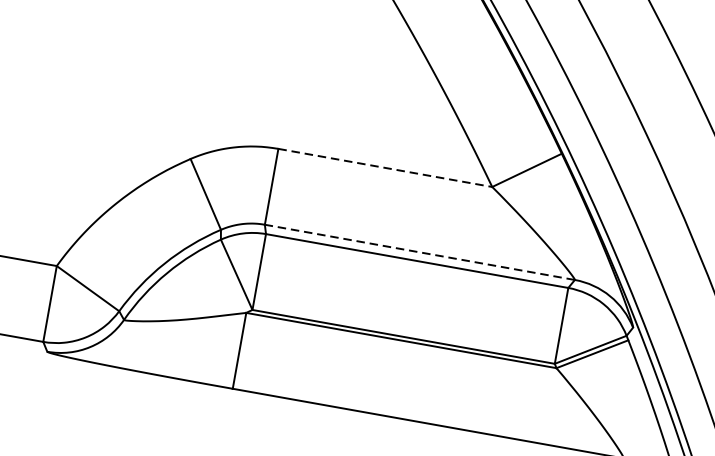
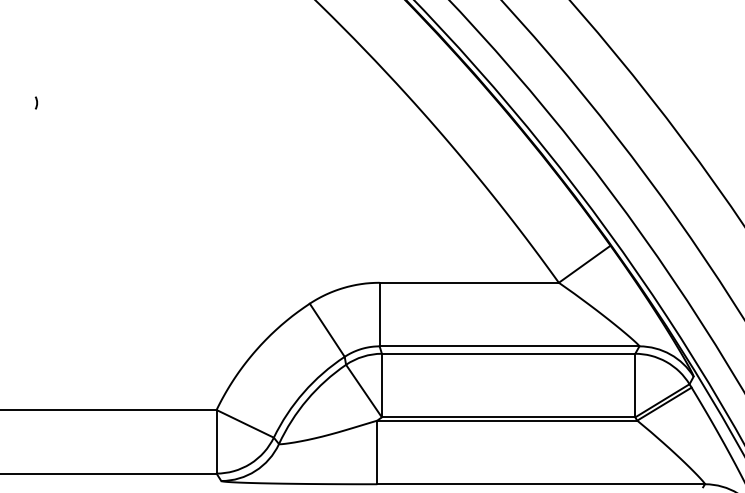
line: (385, 167) -> (469, 282), dashed -> solid
line: (419, 252) -> (509, 346), dashed -> solid

